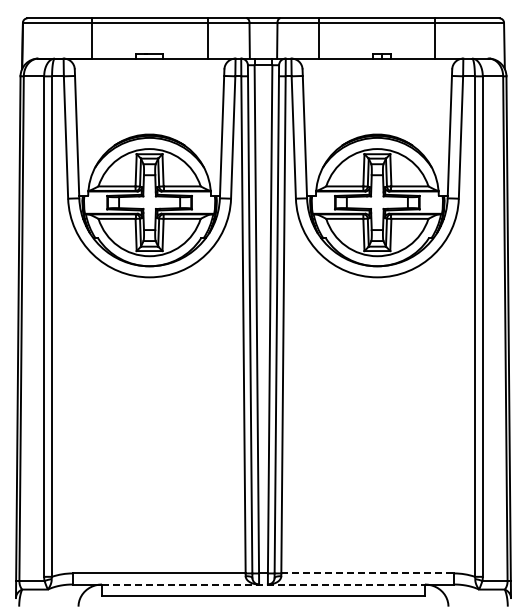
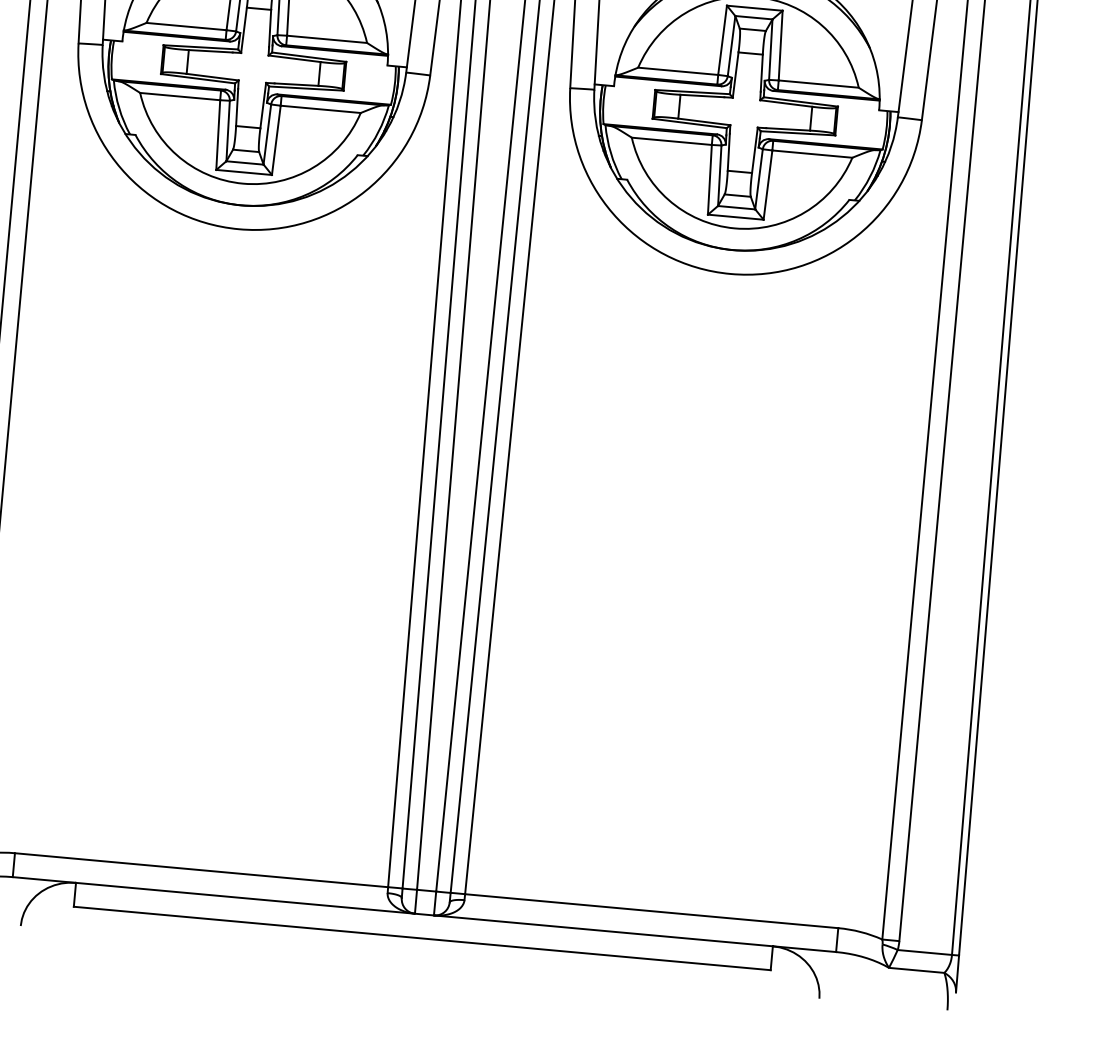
line: (368, 573) -> (653, 911), dashed -> solid
line: (263, 584) -> (424, 914), dashed -> solid

